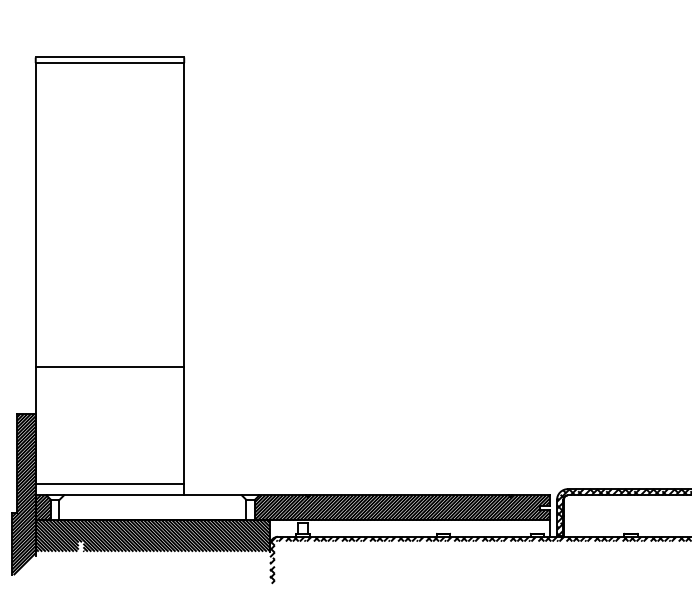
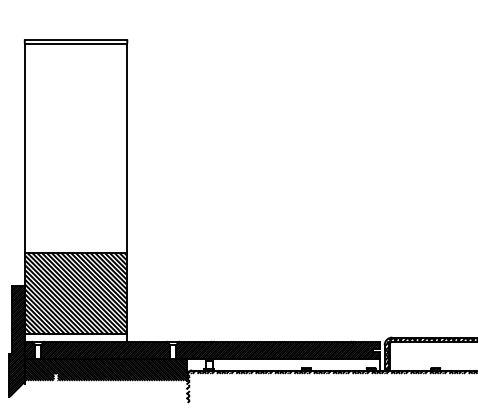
hatch: (109, 425) -> (75, 293), added
hatch: (152, 507) -> (105, 350), added

